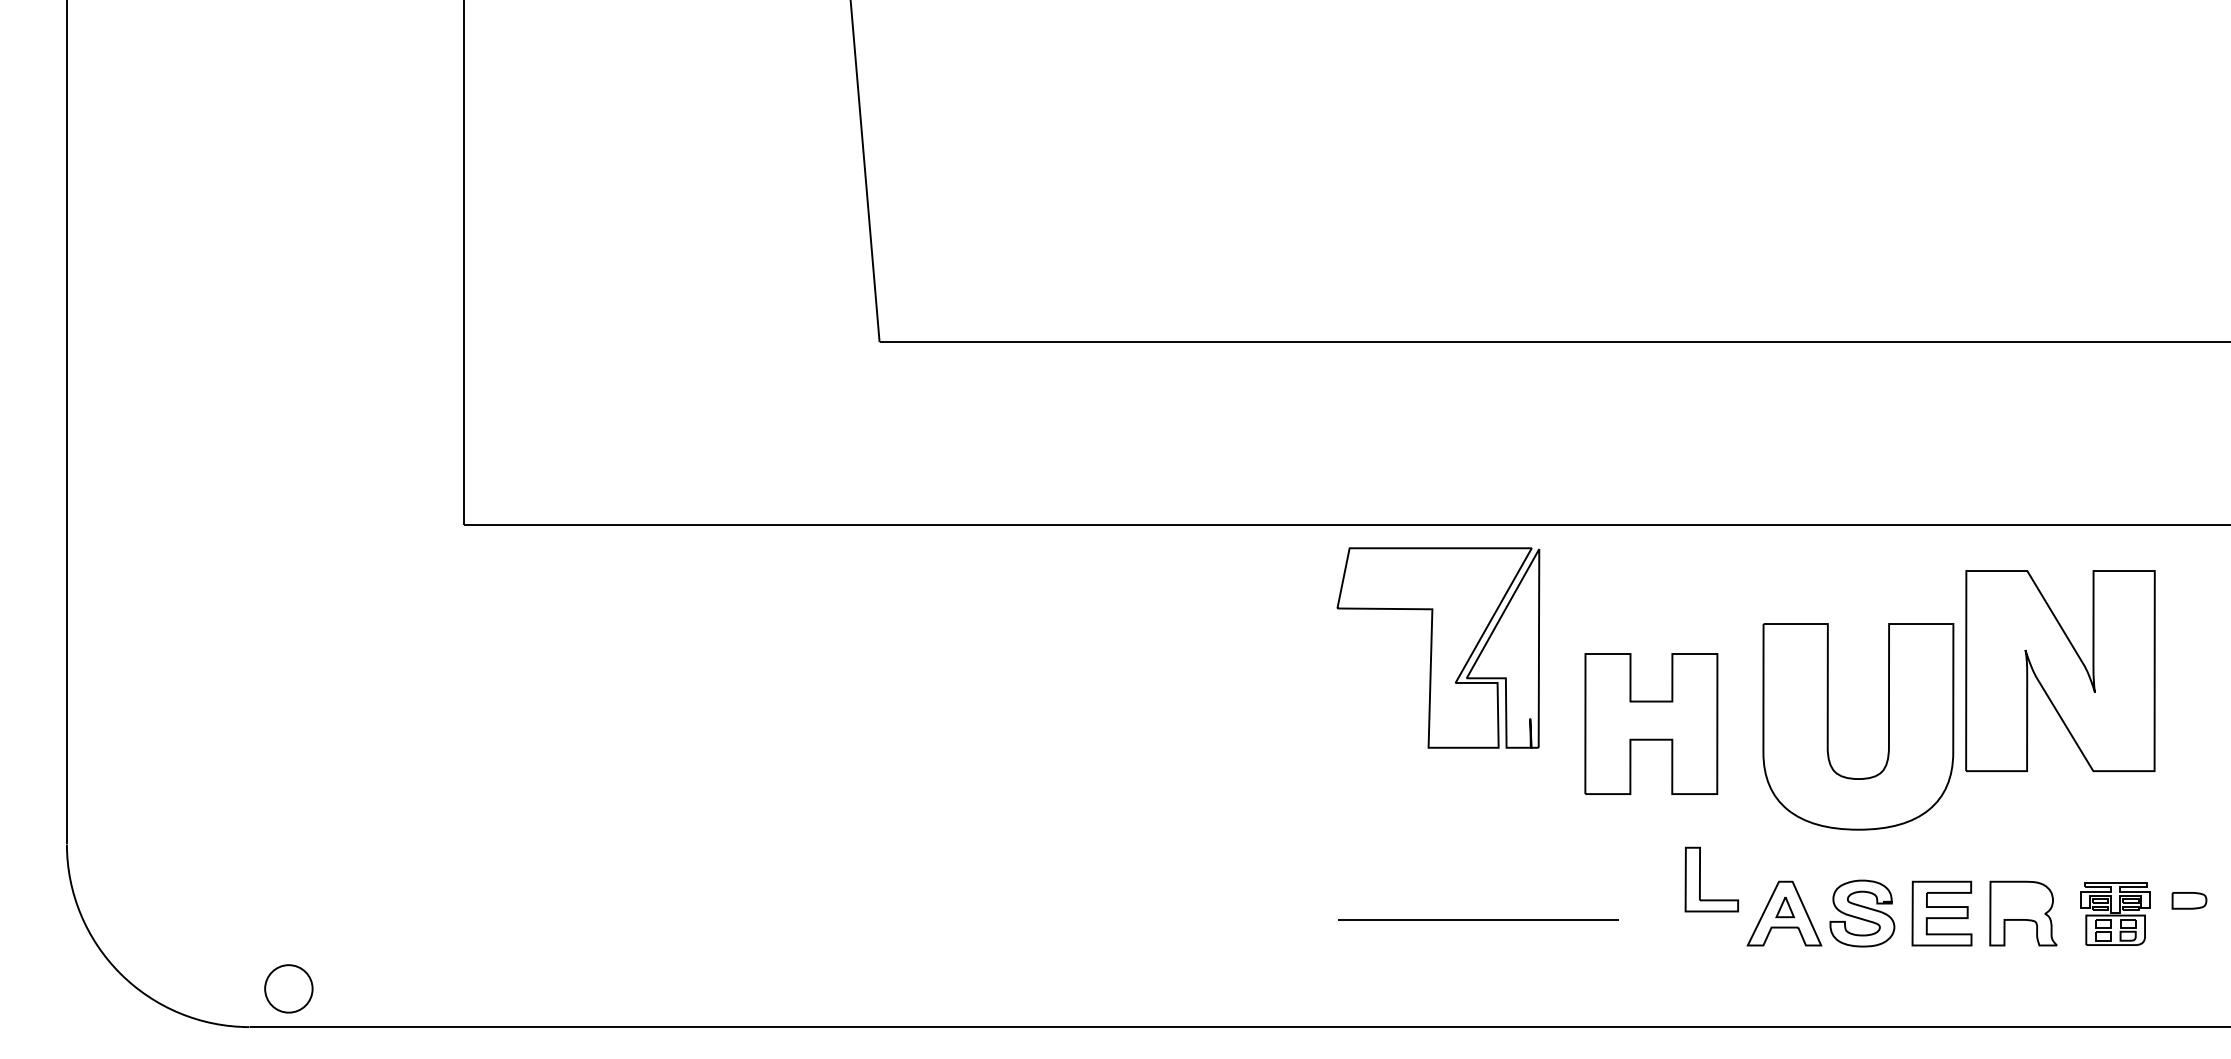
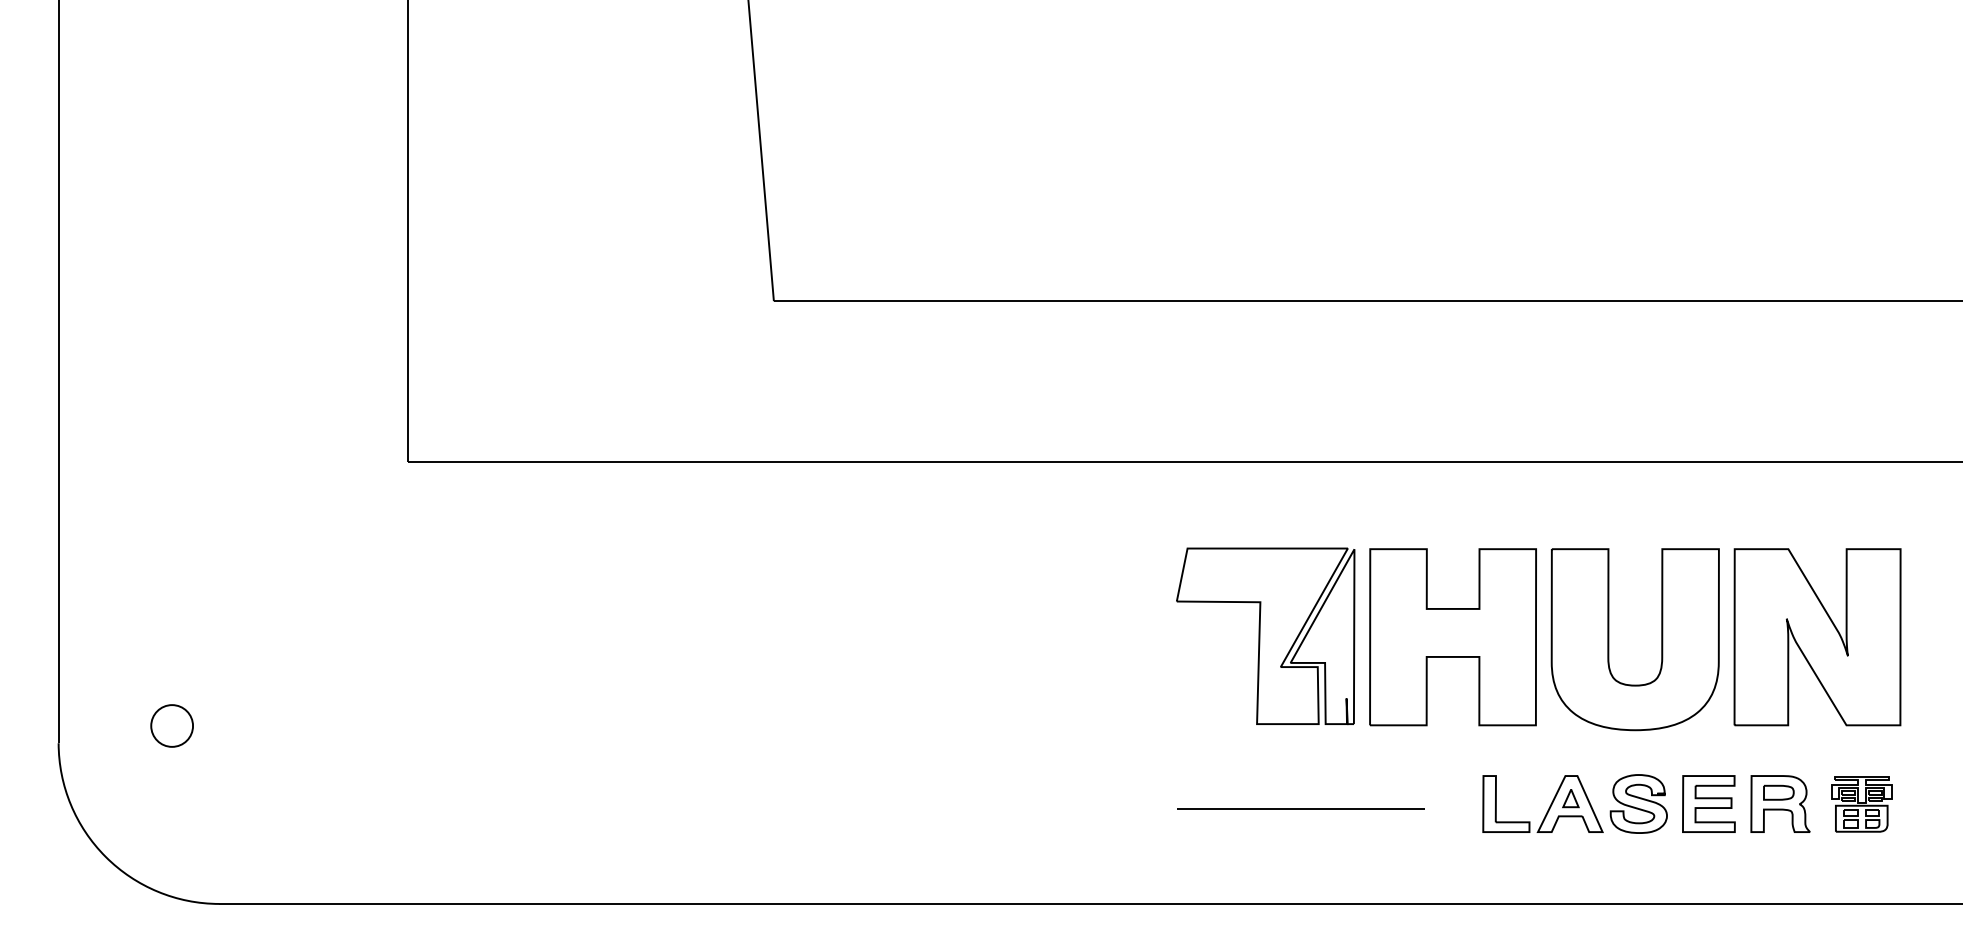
part: (1438, 647) -> (1265, 635), moved
part: (2060, 670) -> (1817, 636), moved
part: (1651, 723) -> (1453, 636), size x1.43
part: (1700, 879) -> (1496, 803), moved
part: (2189, 900) -> (1778, 792), moved
part: (288, 988) -> (171, 725), moved

